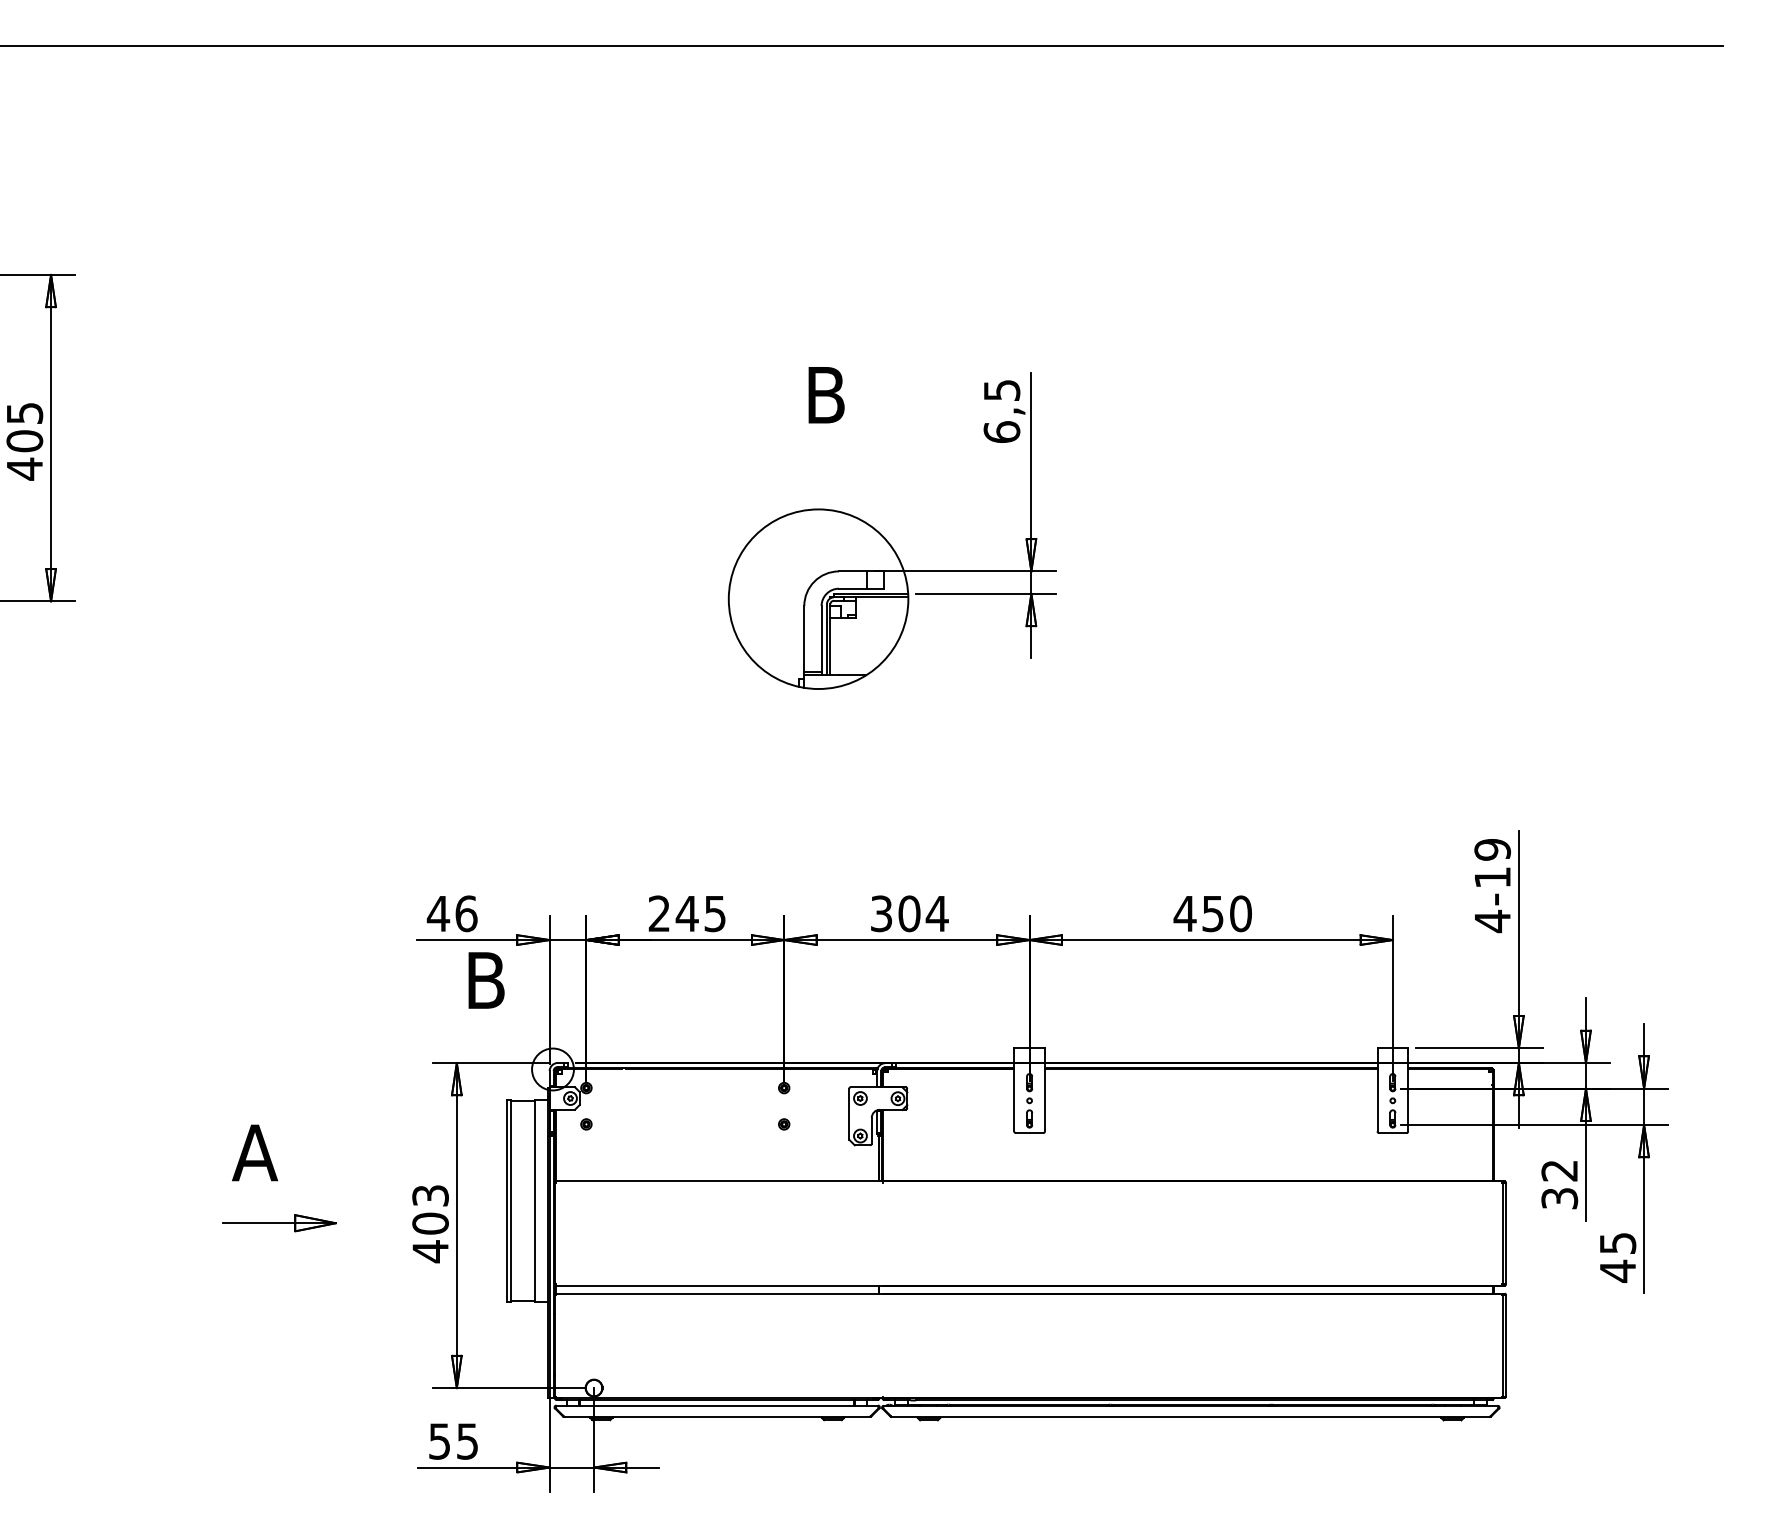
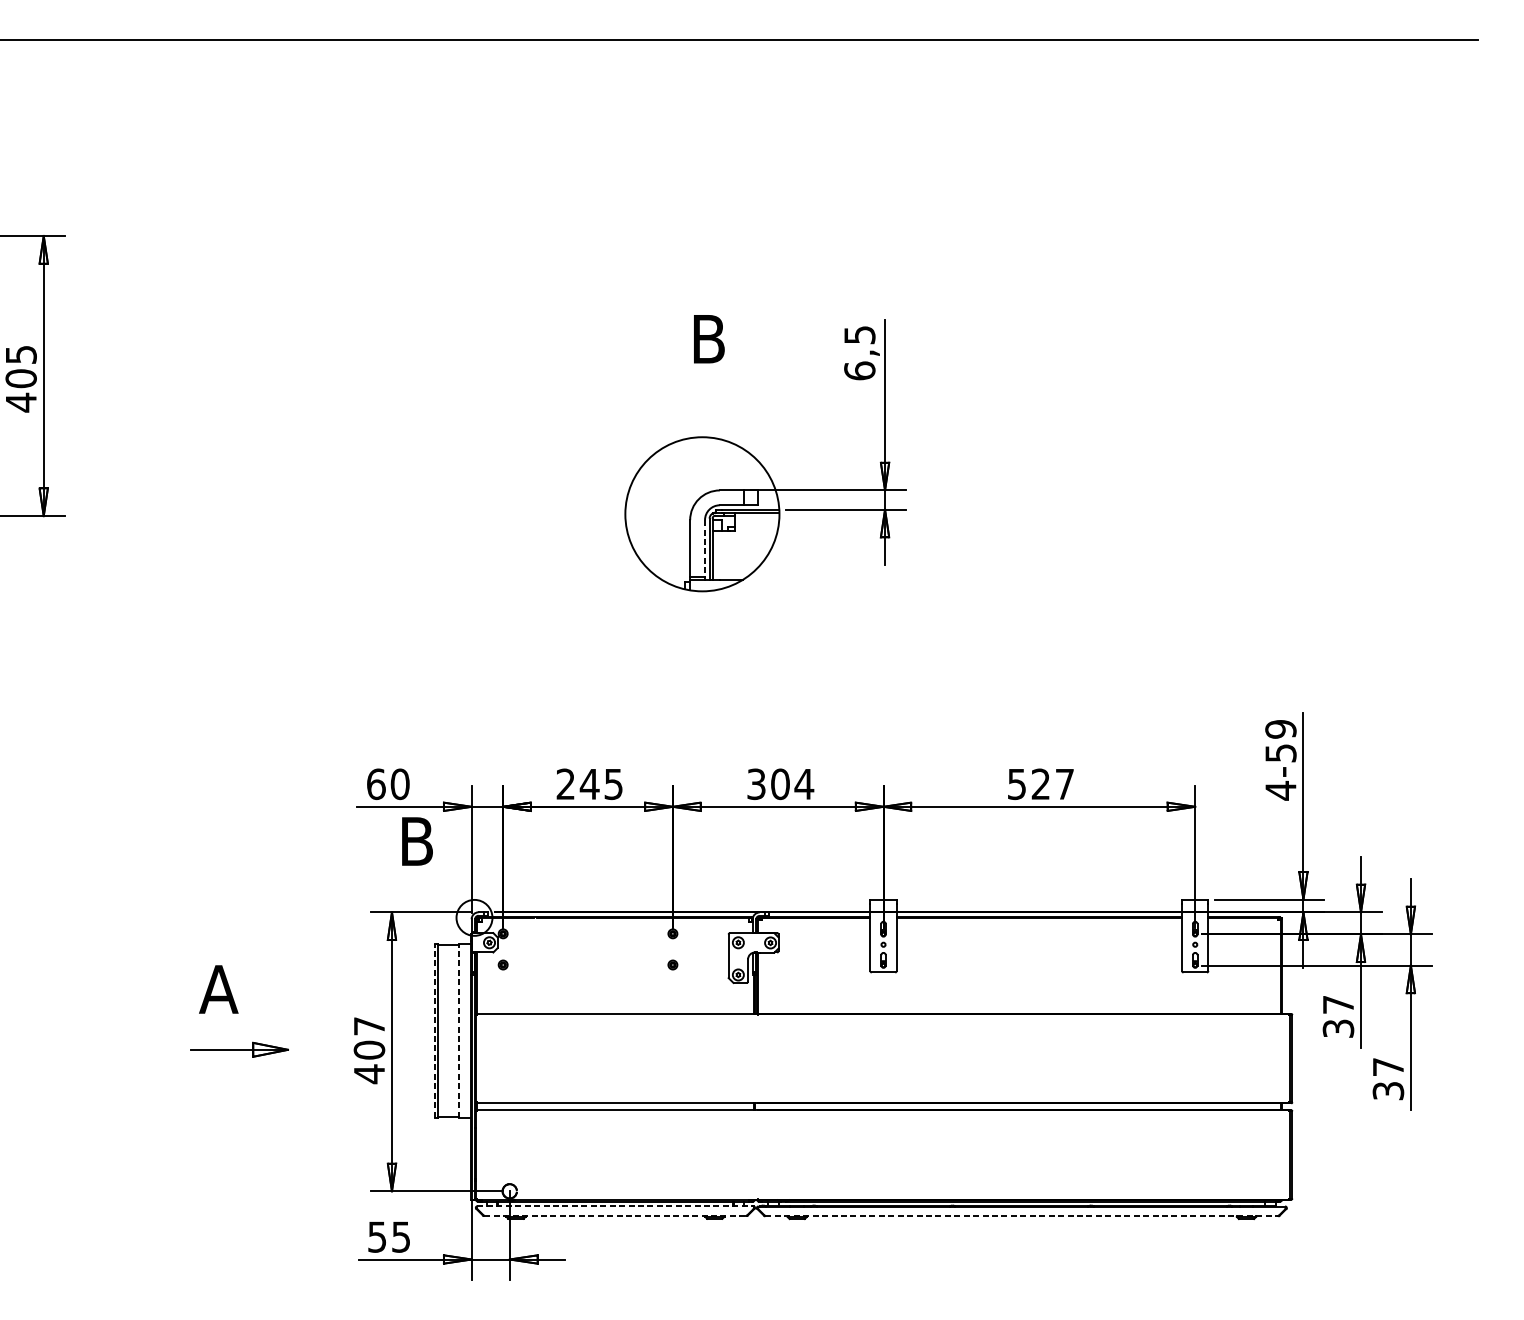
line: (821, 638) -> (704, 548), solid -> dashed
text: (1493, 877) -> (1281, 753), 4-19 -> 4-59
text: (451, 913) -> (387, 784), 46 -> 60
text: (1212, 913) -> (1040, 784), 450 -> 527
text: (1559, 1170) -> (1338, 1004), 32 -> 37
text: (430, 1195) -> (369, 1026), 403 -> 407
line: (506, 1201) -> (434, 1031), solid -> dashed
line: (534, 1201) -> (458, 1031), solid -> dashed
text: (1617, 1257) -> (1388, 1079), 45 -> 37
line: (717, 1405) -> (615, 1206), solid -> dashed
line: (717, 1416) -> (615, 1215), solid -> dashed
line: (1190, 1417) -> (1021, 1216), solid -> dashed

